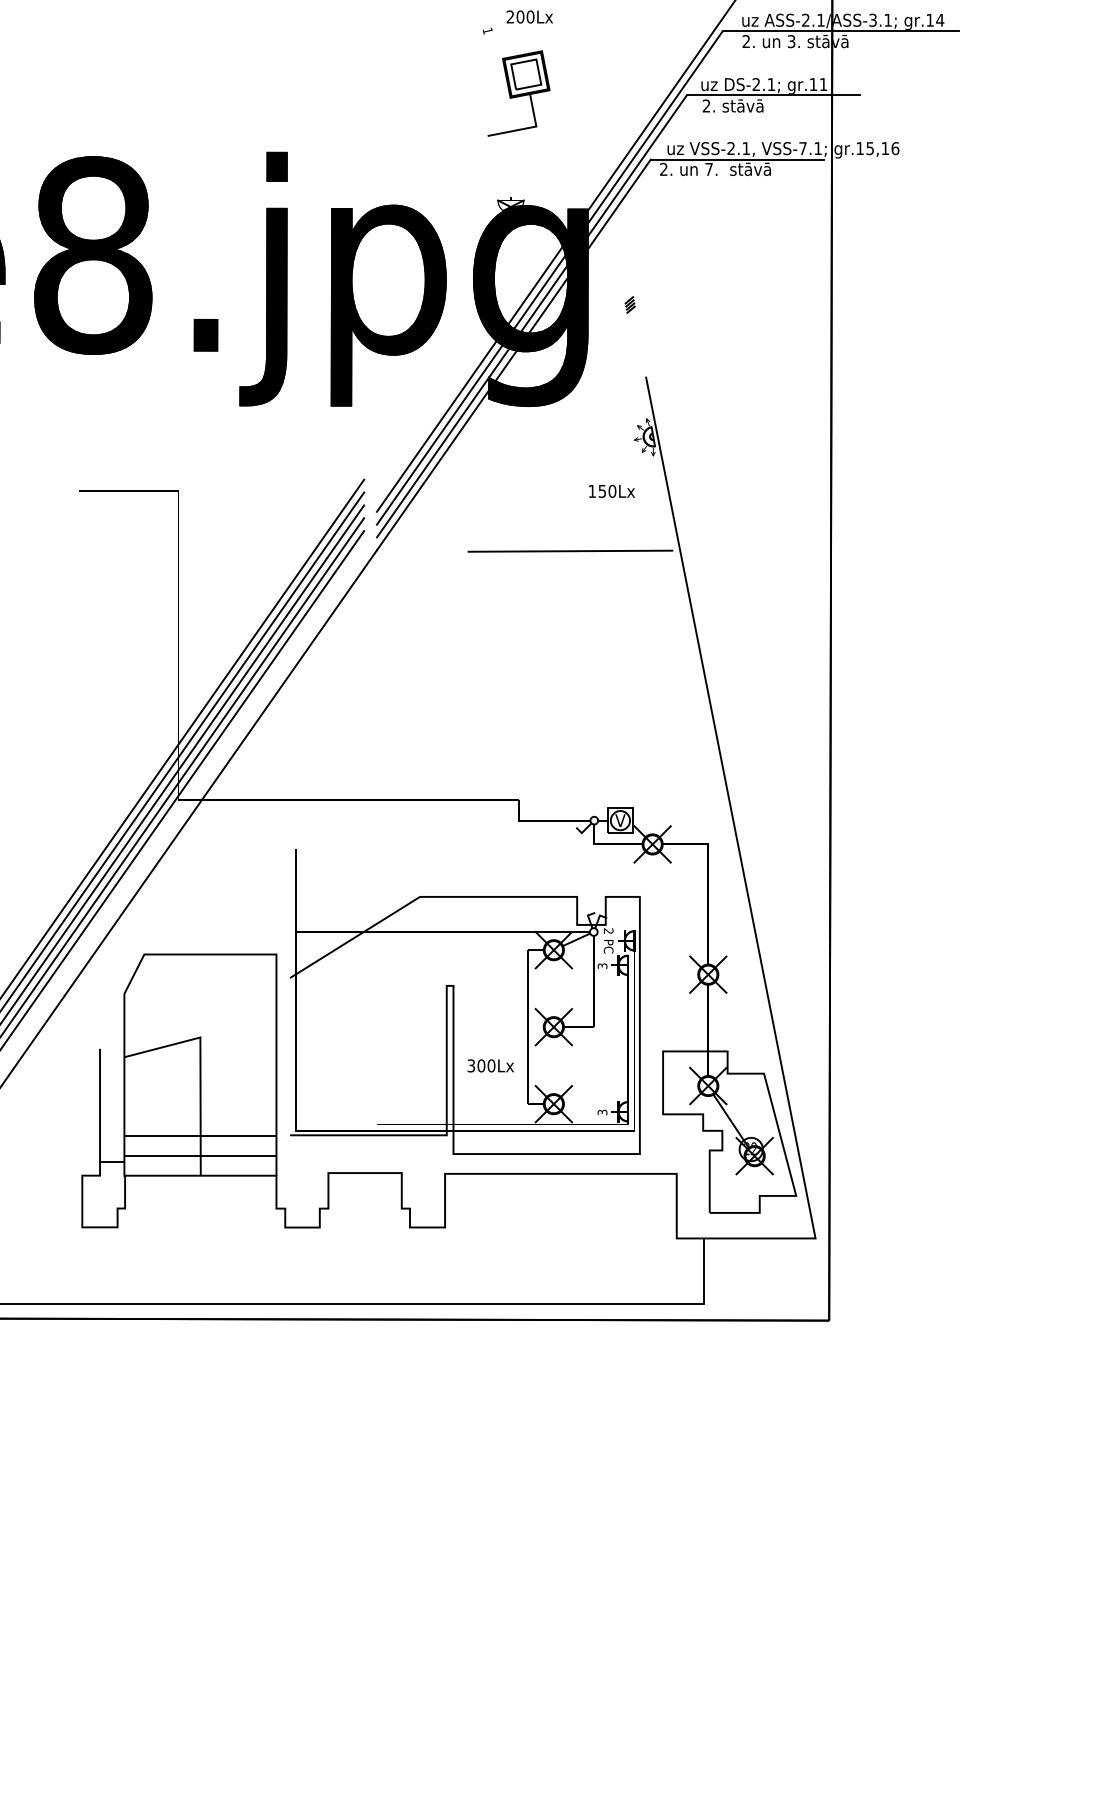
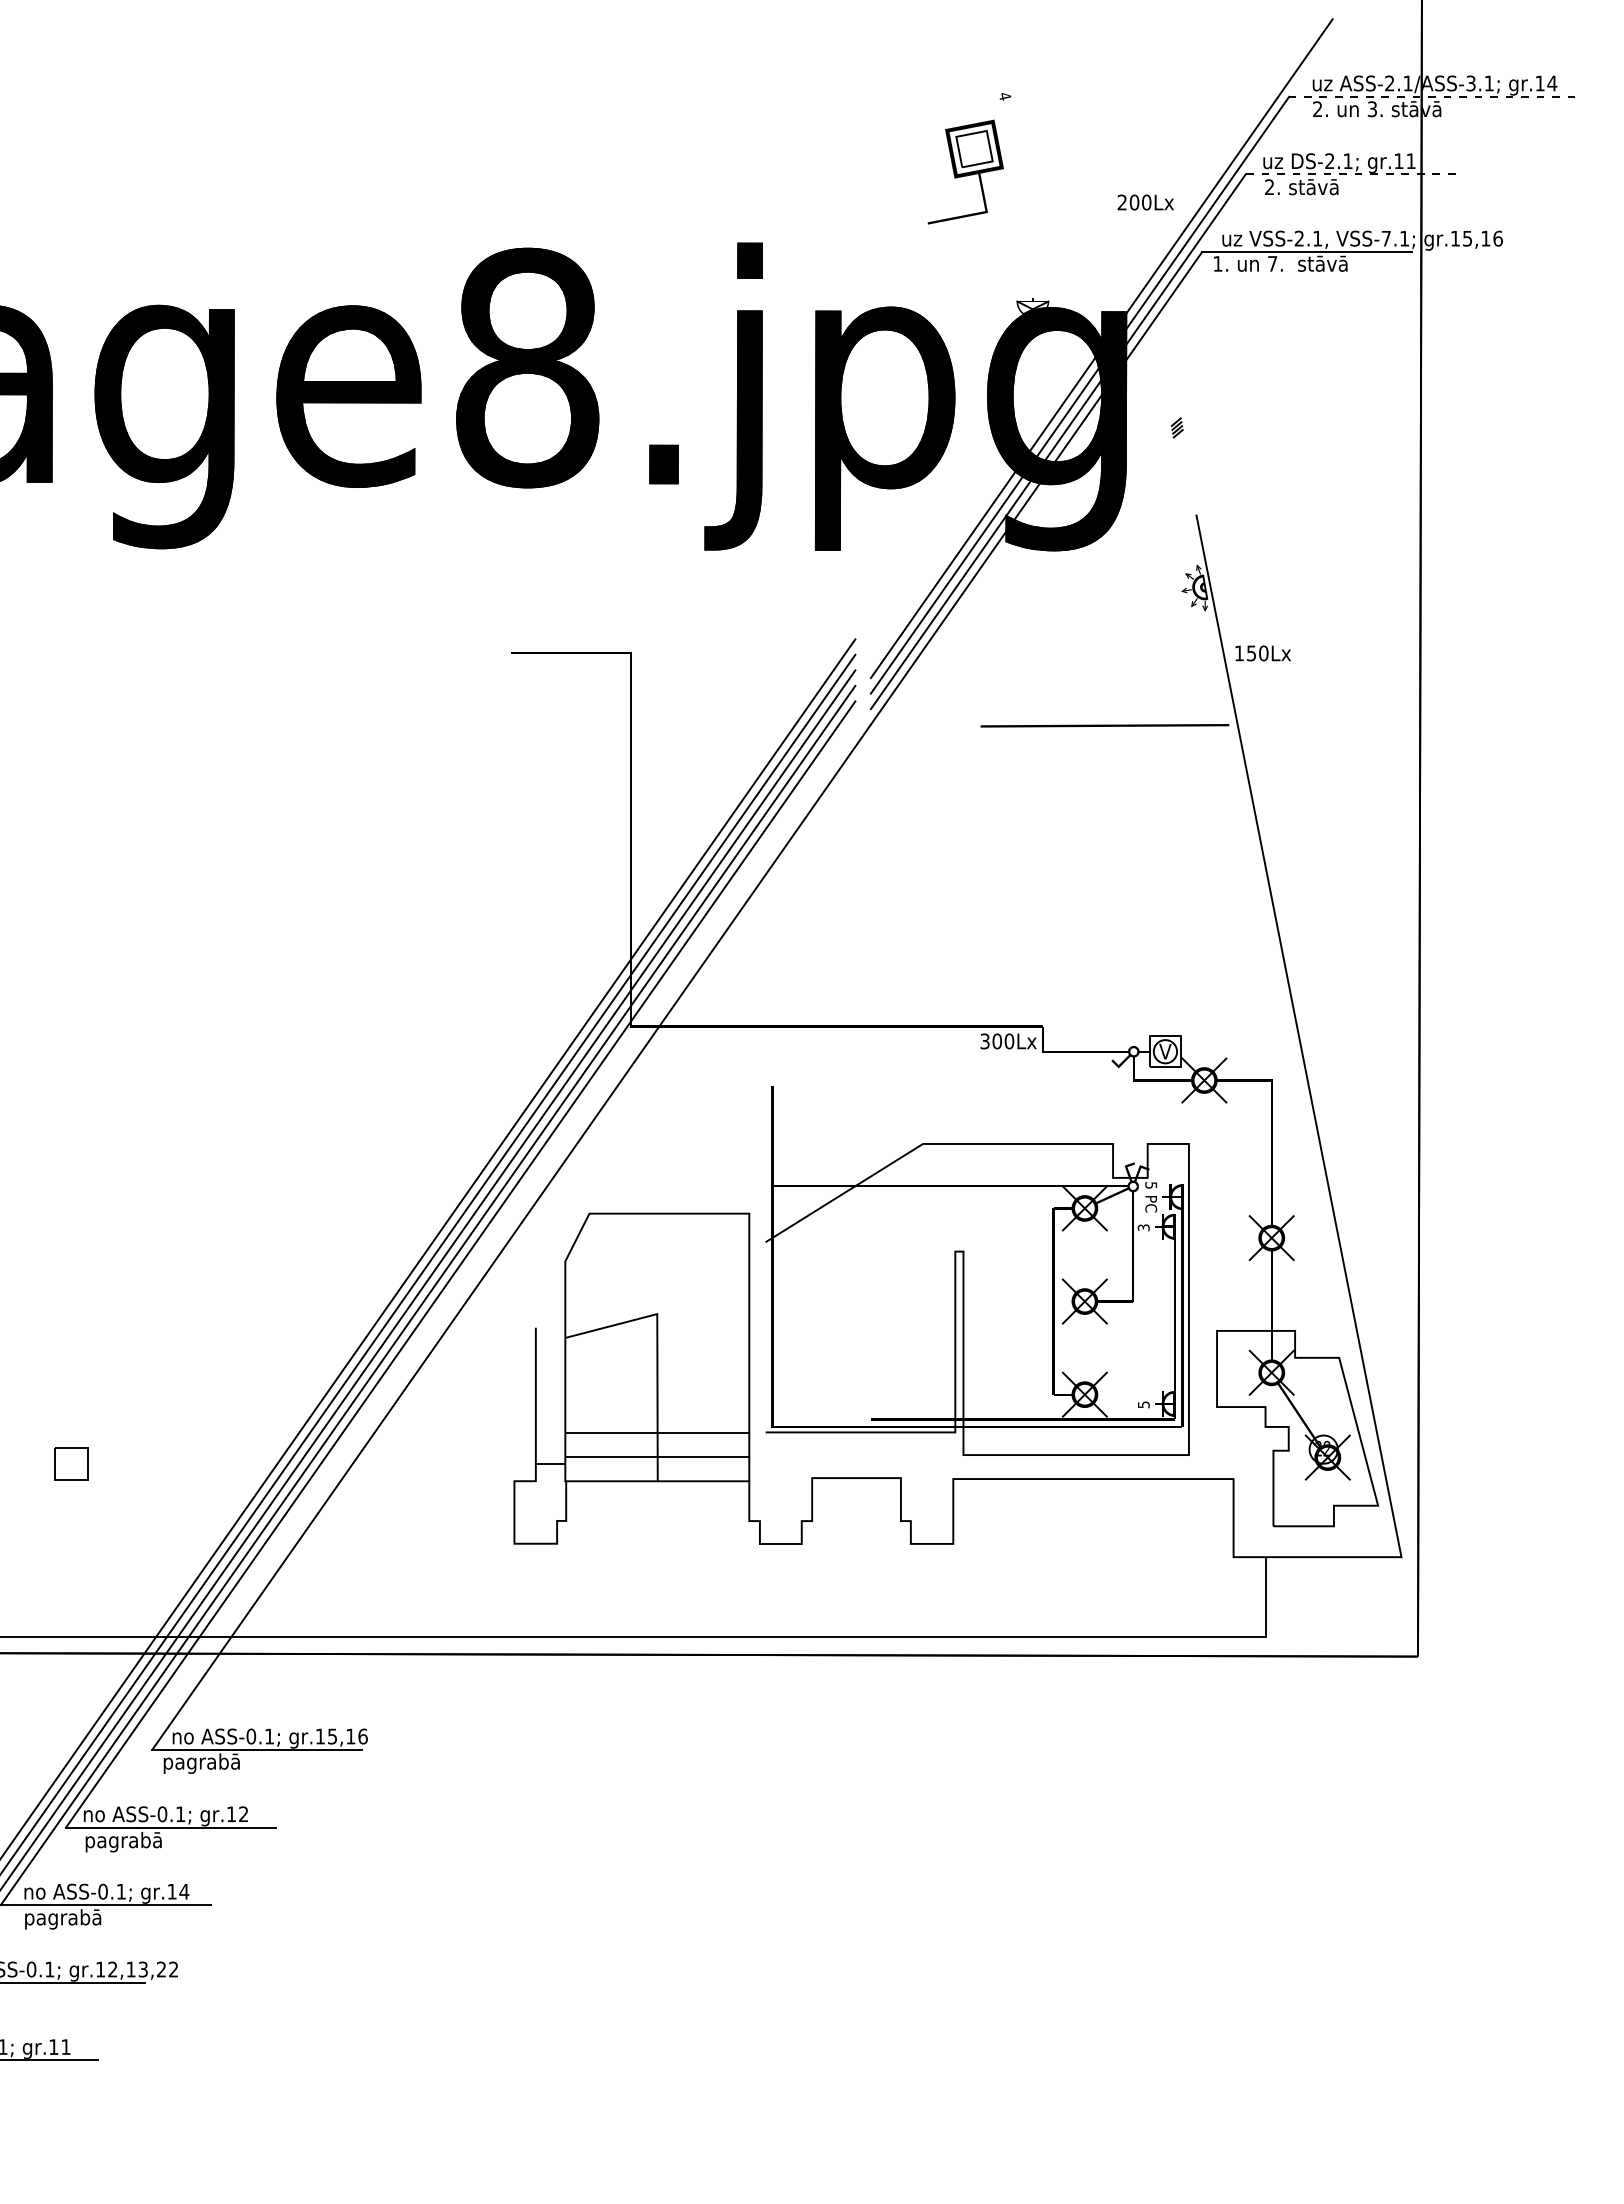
text: (529, 17) -> (1145, 202), moved
text: (487, 31) -> (1004, 96), 1 -> 4
line: (840, 31) -> (1431, 96), solid -> dashed
part: (518, 93) -> (965, 171), moved
line: (773, 95) -> (1350, 174), solid -> dashed
text: (663, 169) -> (1217, 263), 2. -> 1.
text: (611, 491) -> (1262, 653), moved
text: (608, 931) -> (1151, 1185), 2 -> 5
text: (490, 1065) -> (1008, 1041), moved
text: (601, 1112) -> (1142, 1404), 3 -> 5

